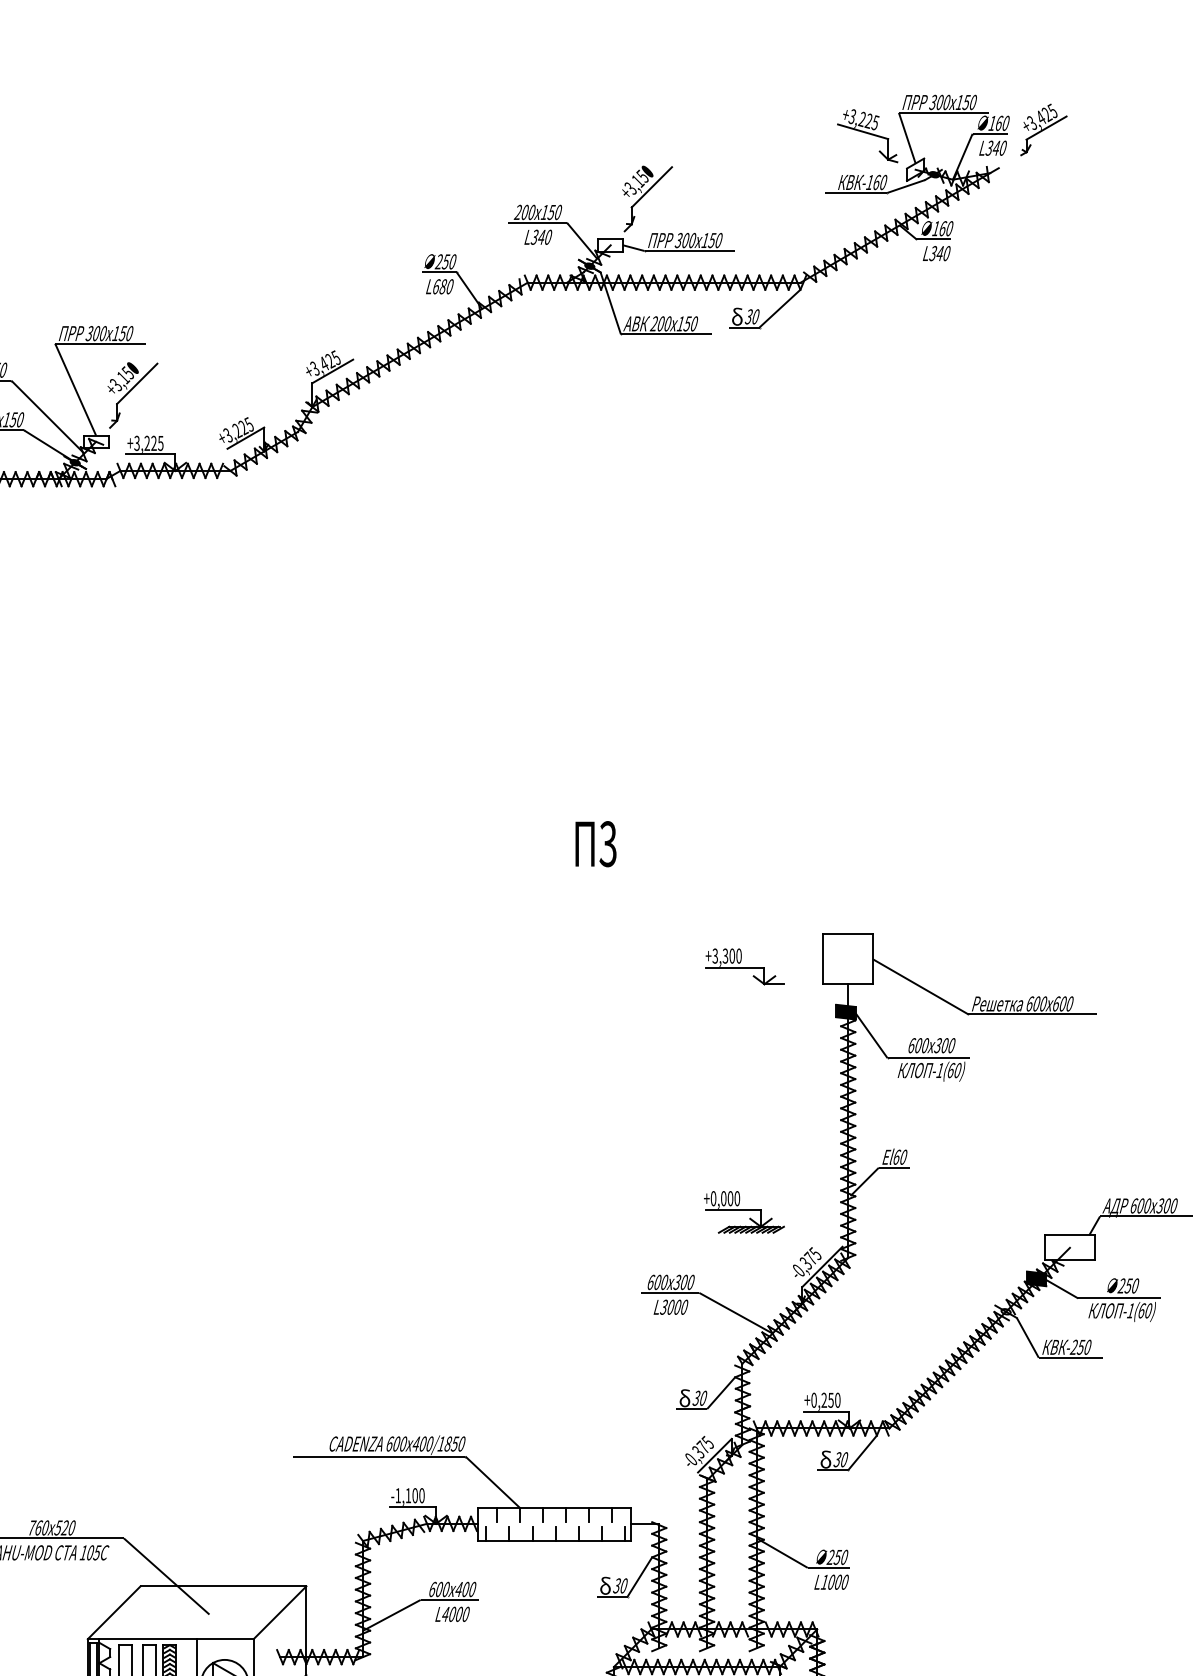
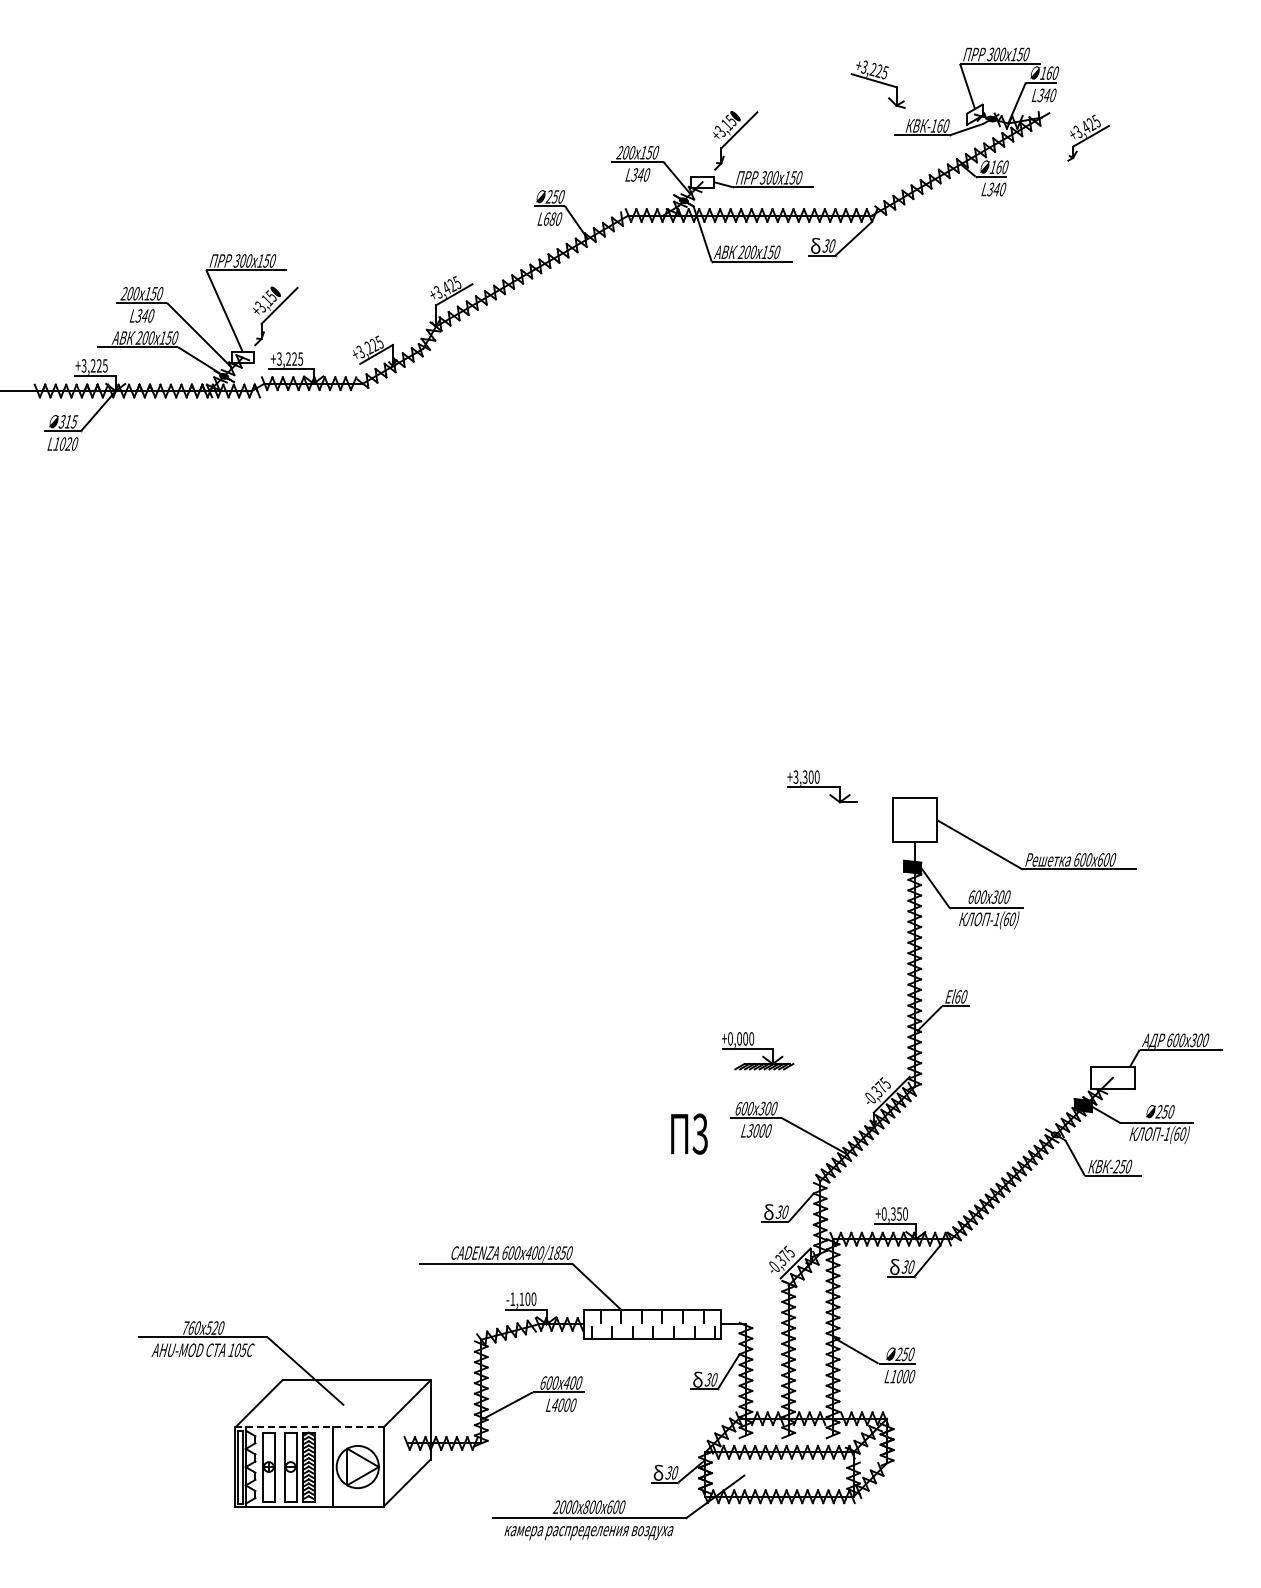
part: (1043, 129) -> (1088, 137), moved
part: (866, 136) -> (877, 84), moved
text: (596, 843) -> (689, 1133), moved
part: (744, 966) -> (822, 786), moved
part: (744, 1212) -> (758, 1051), moved
text: (823, 1400) -> (892, 1214), +0,250 -> +0,350
line: (171, 1639) -> (310, 1427), solid -> dashed

